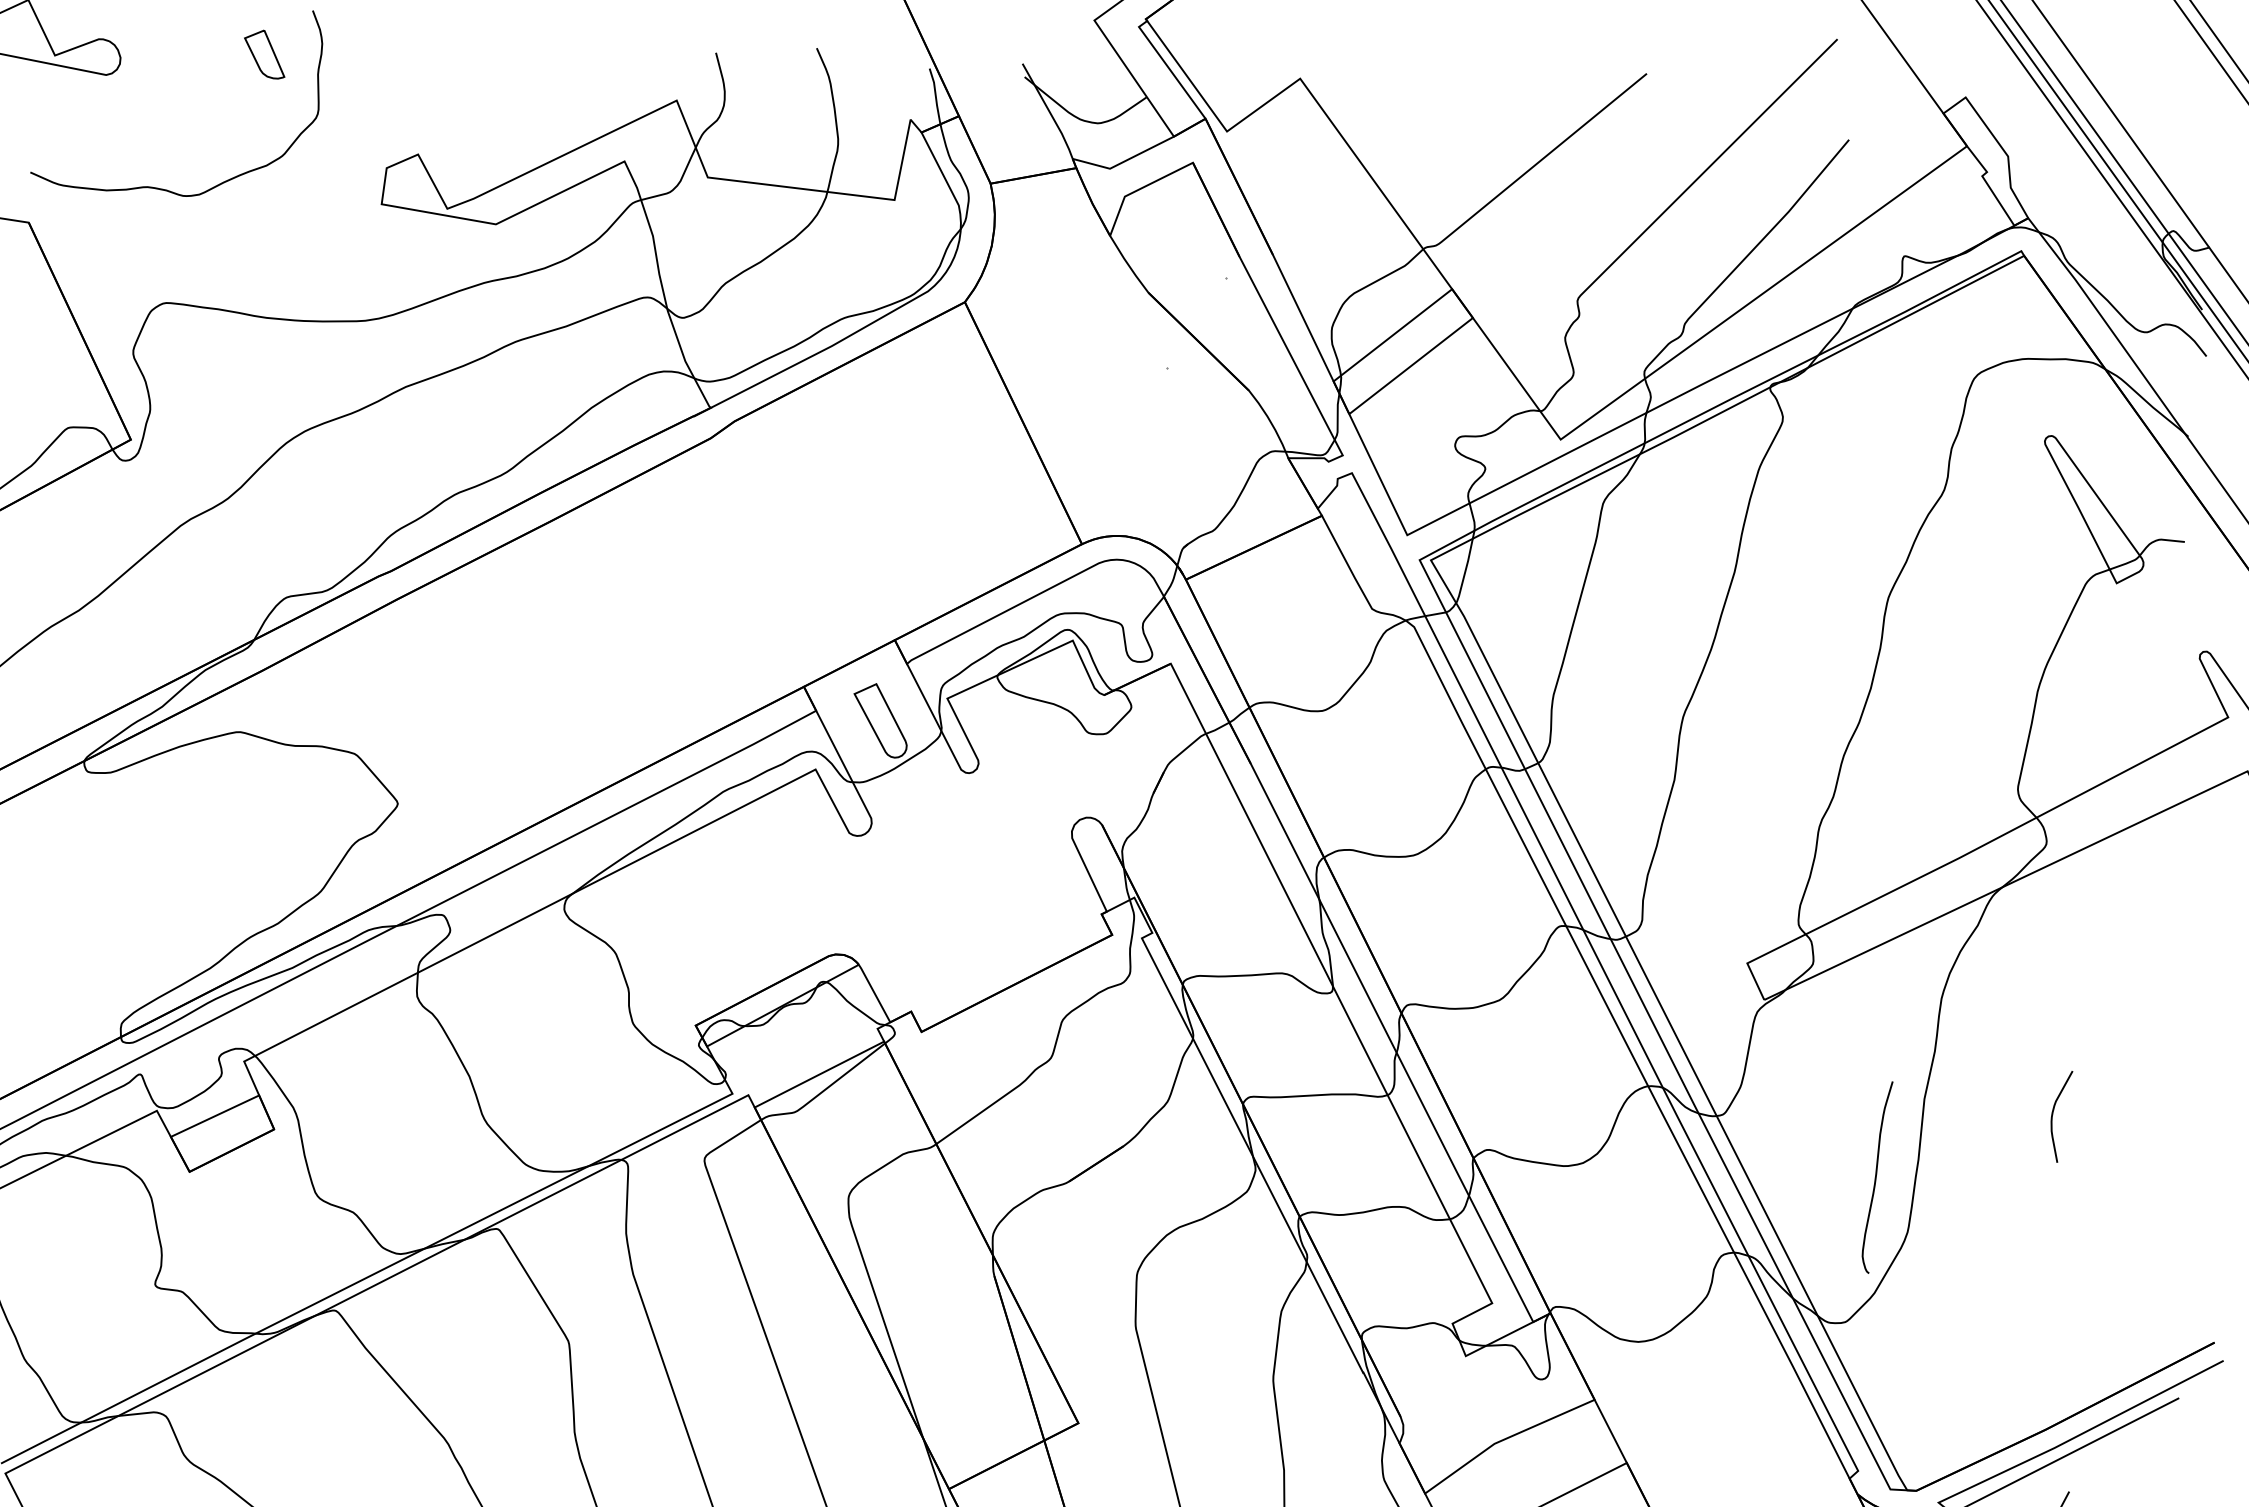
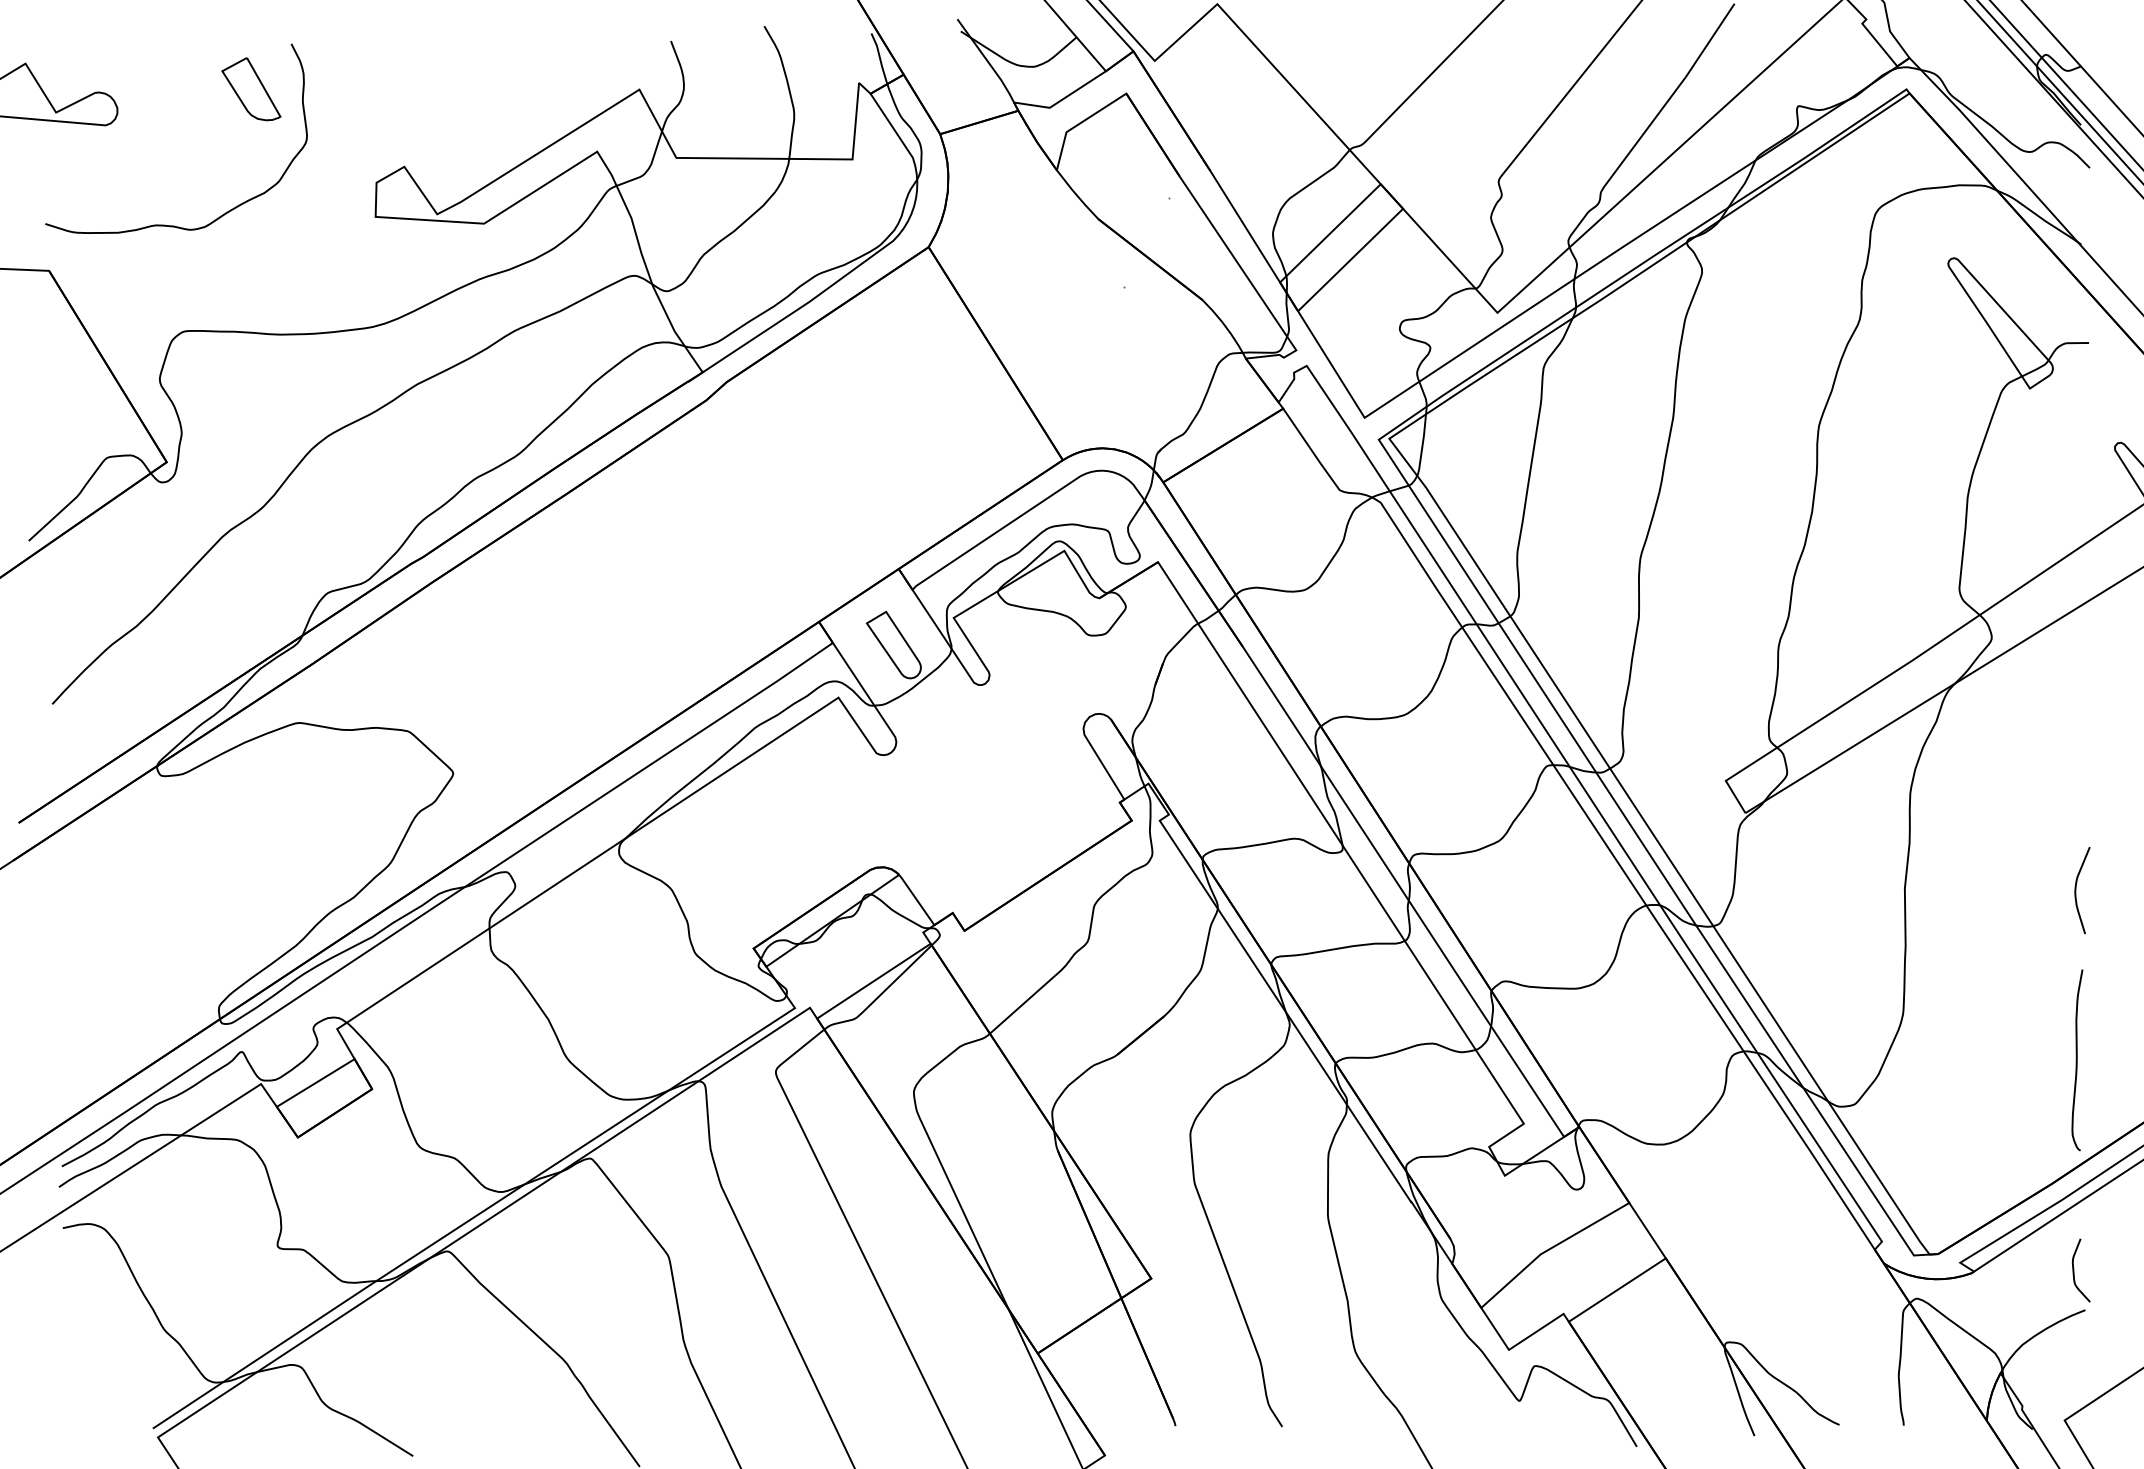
part: (265, 54) -> (251, 89), size x1.43
curve: (2053, 1115) -> (2076, 890), moved
curve: (1876, 1177) -> (2077, 1060), moved

